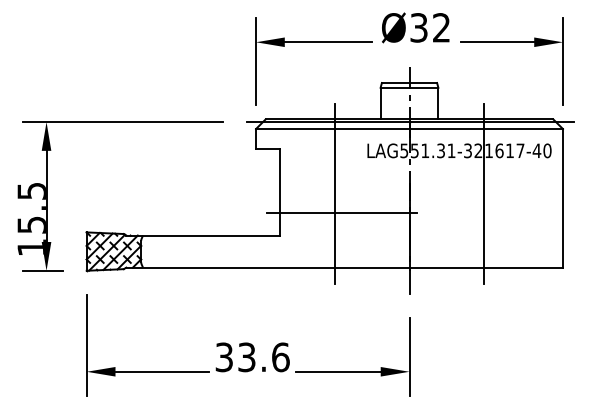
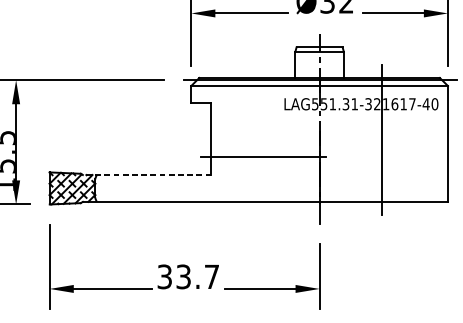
line: (334, 193) -> (256, 139), removed
line: (203, 235) -> (147, 175), solid -> dashed
text: (280, 357) -> (211, 277), 33.6 -> 33.7

